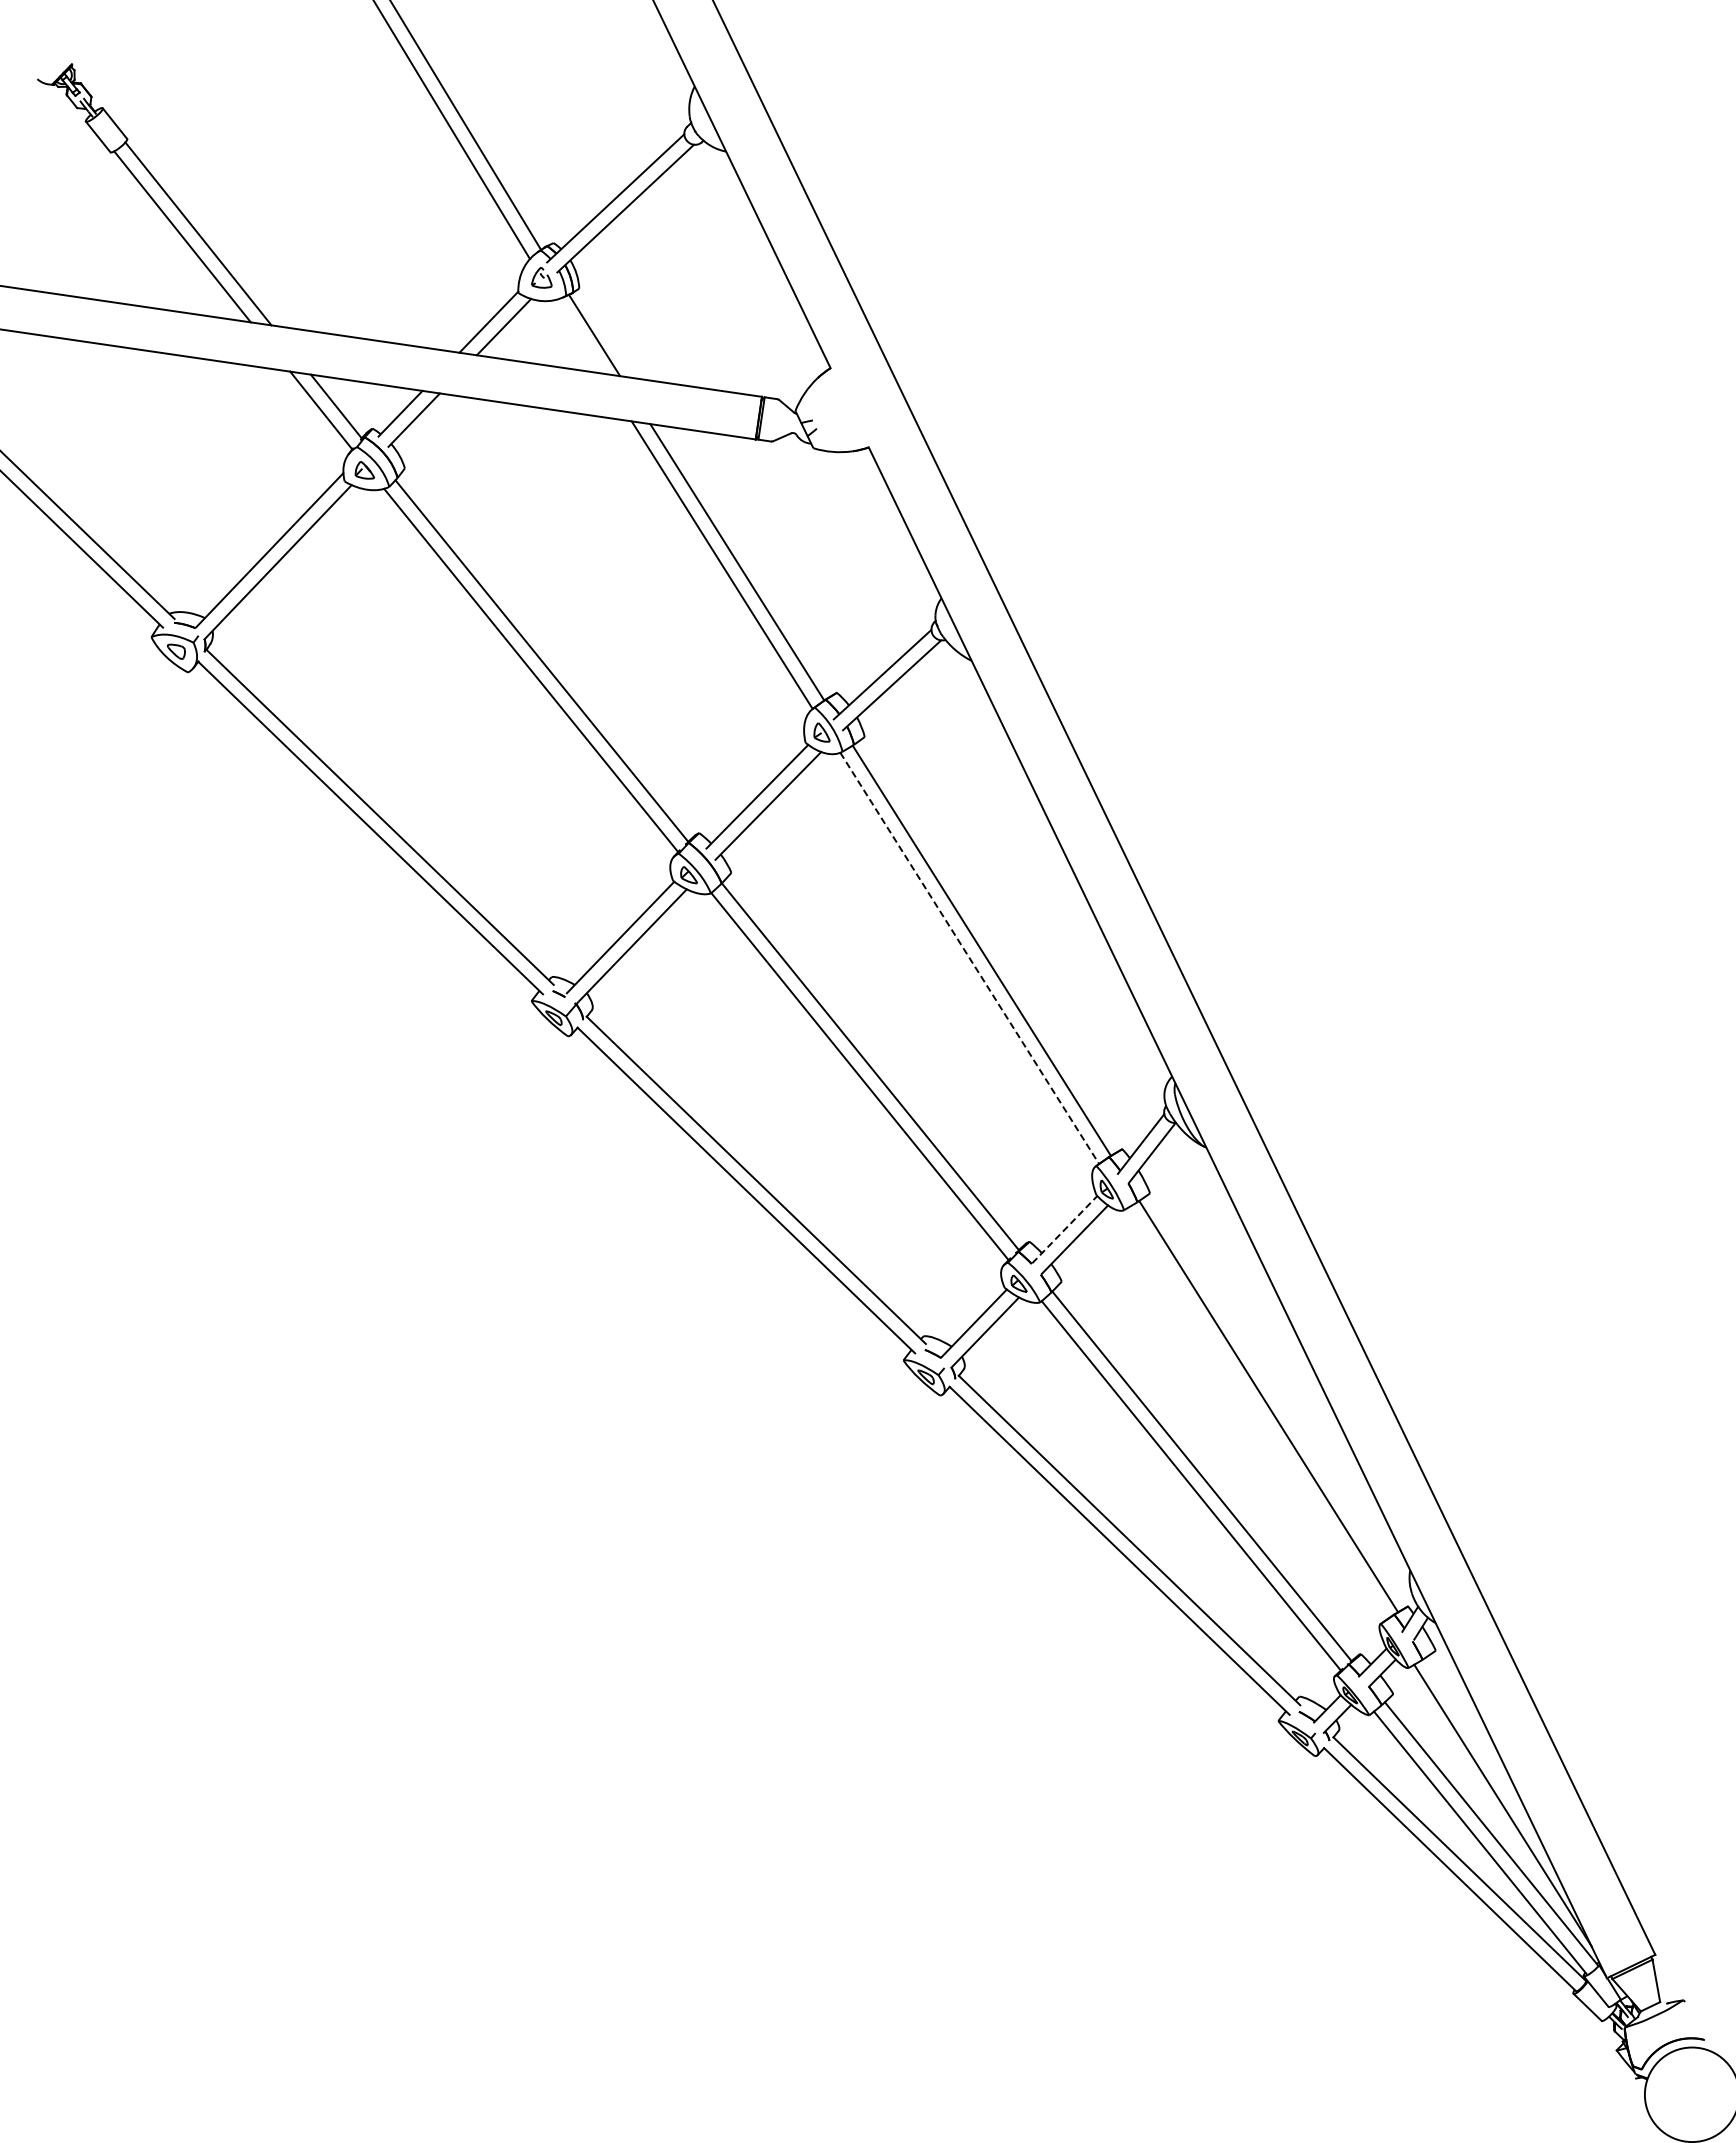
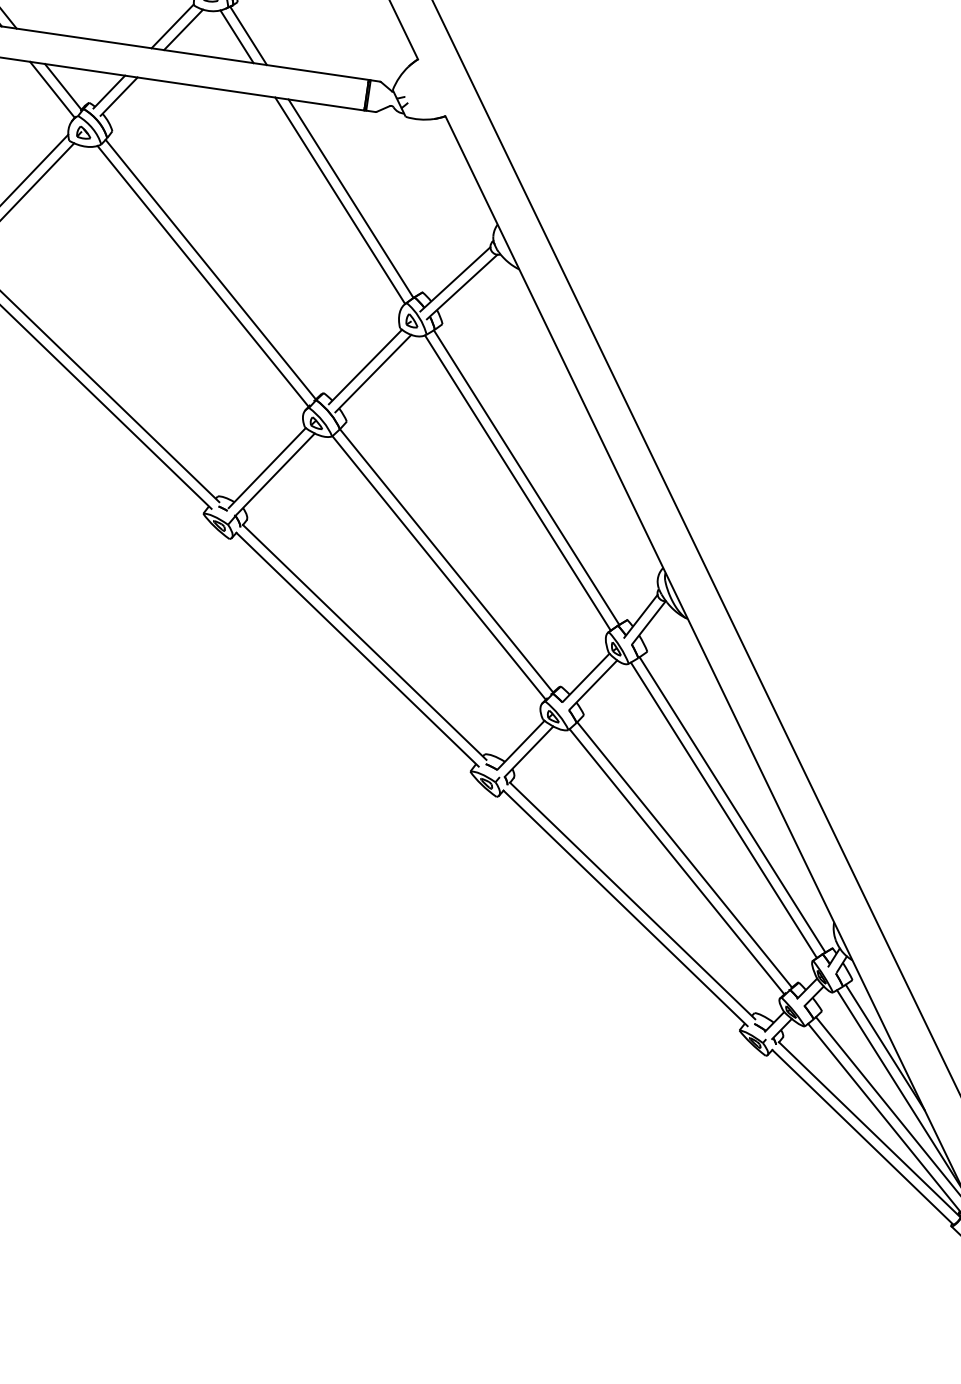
line: (578, 336) -> (237, 36), added
line: (969, 958) -> (517, 483), dashed -> solid
line: (1064, 1229) -> (585, 677), dashed -> solid
line: (1256, 1414) -> (723, 810), added
line: (1481, 1744) -> (885, 1047), added

